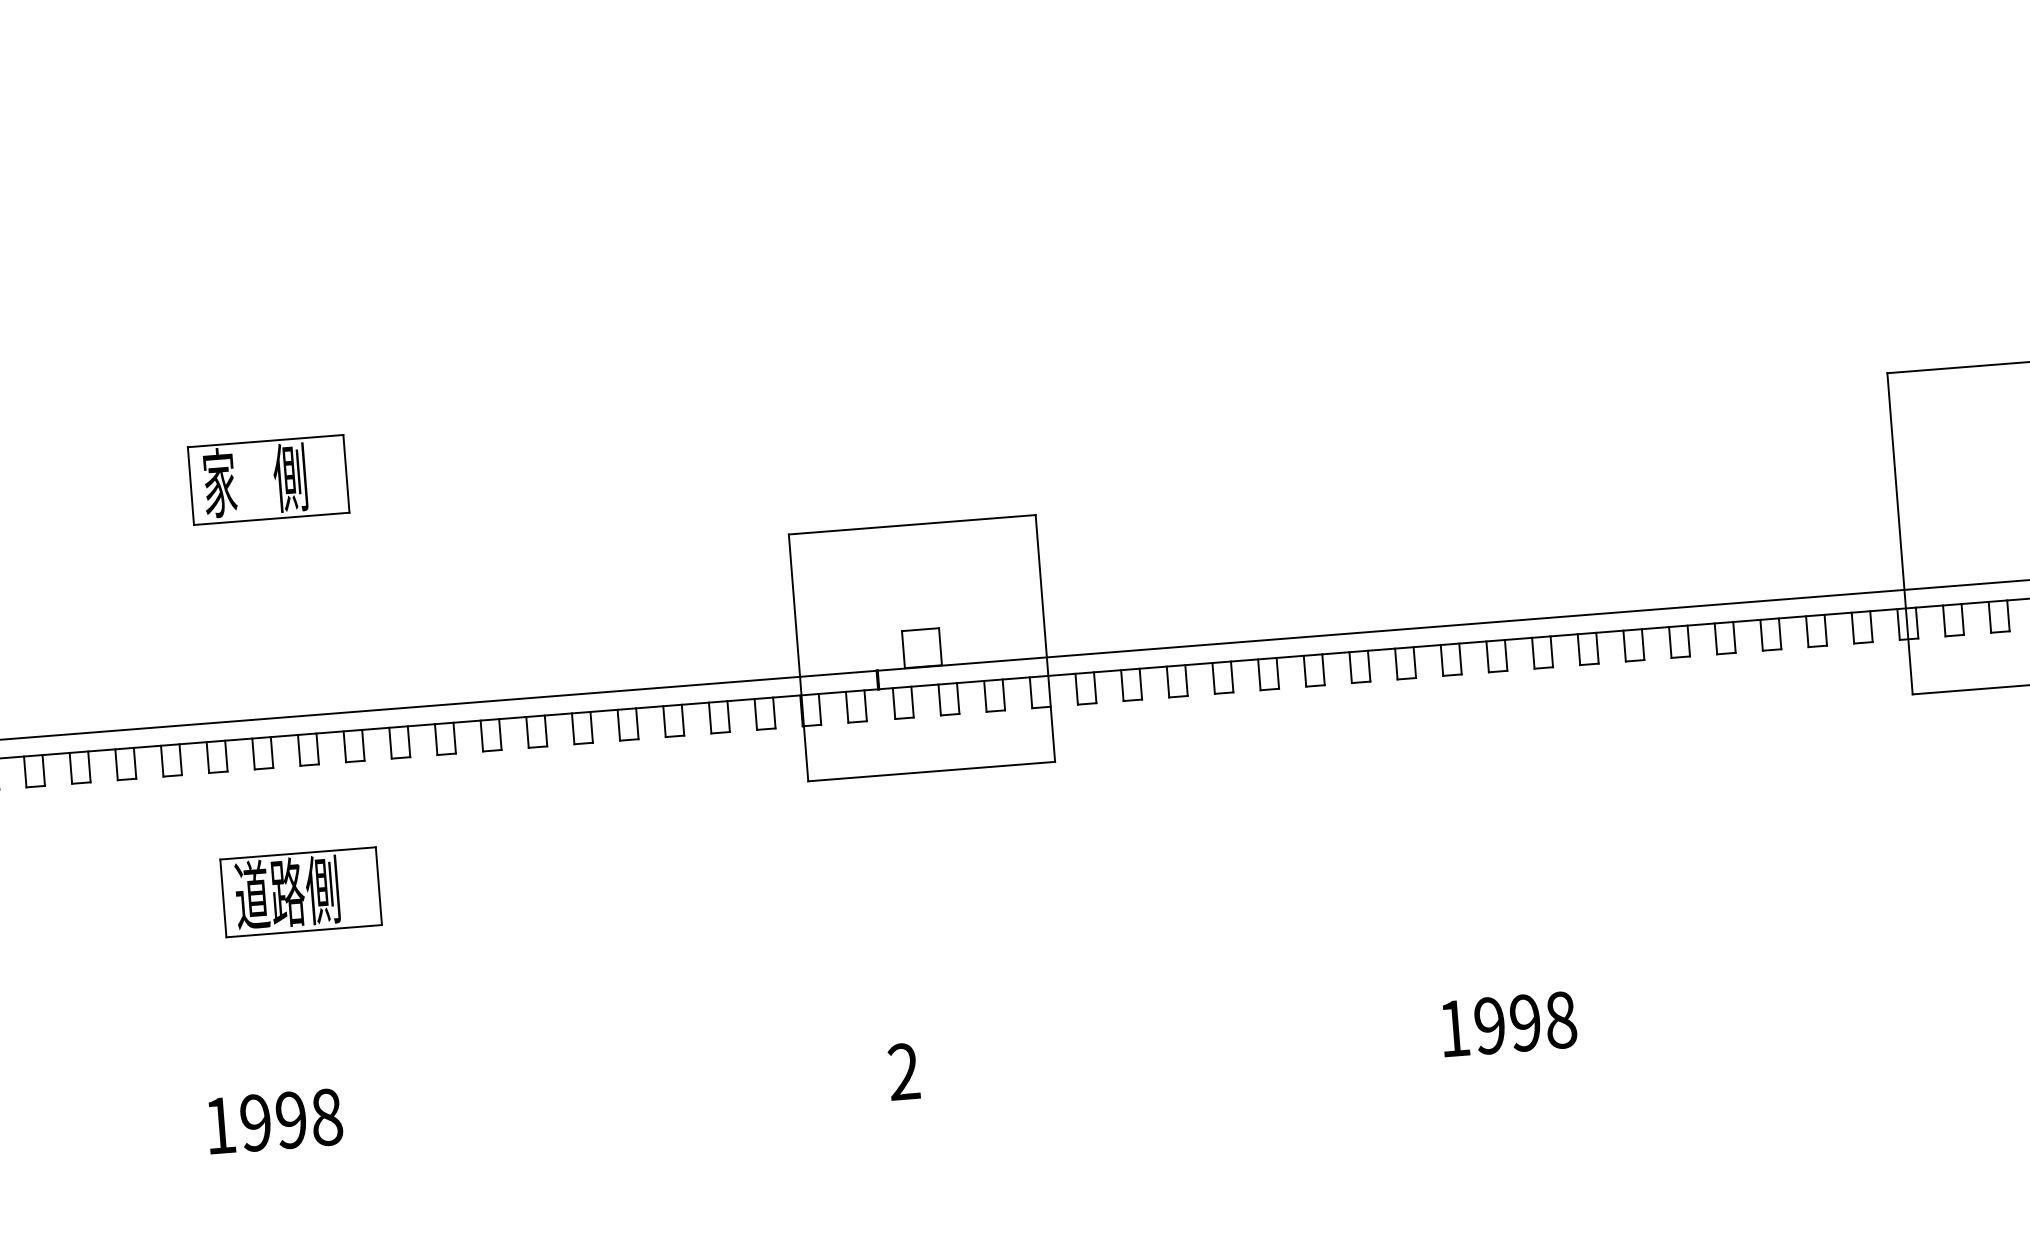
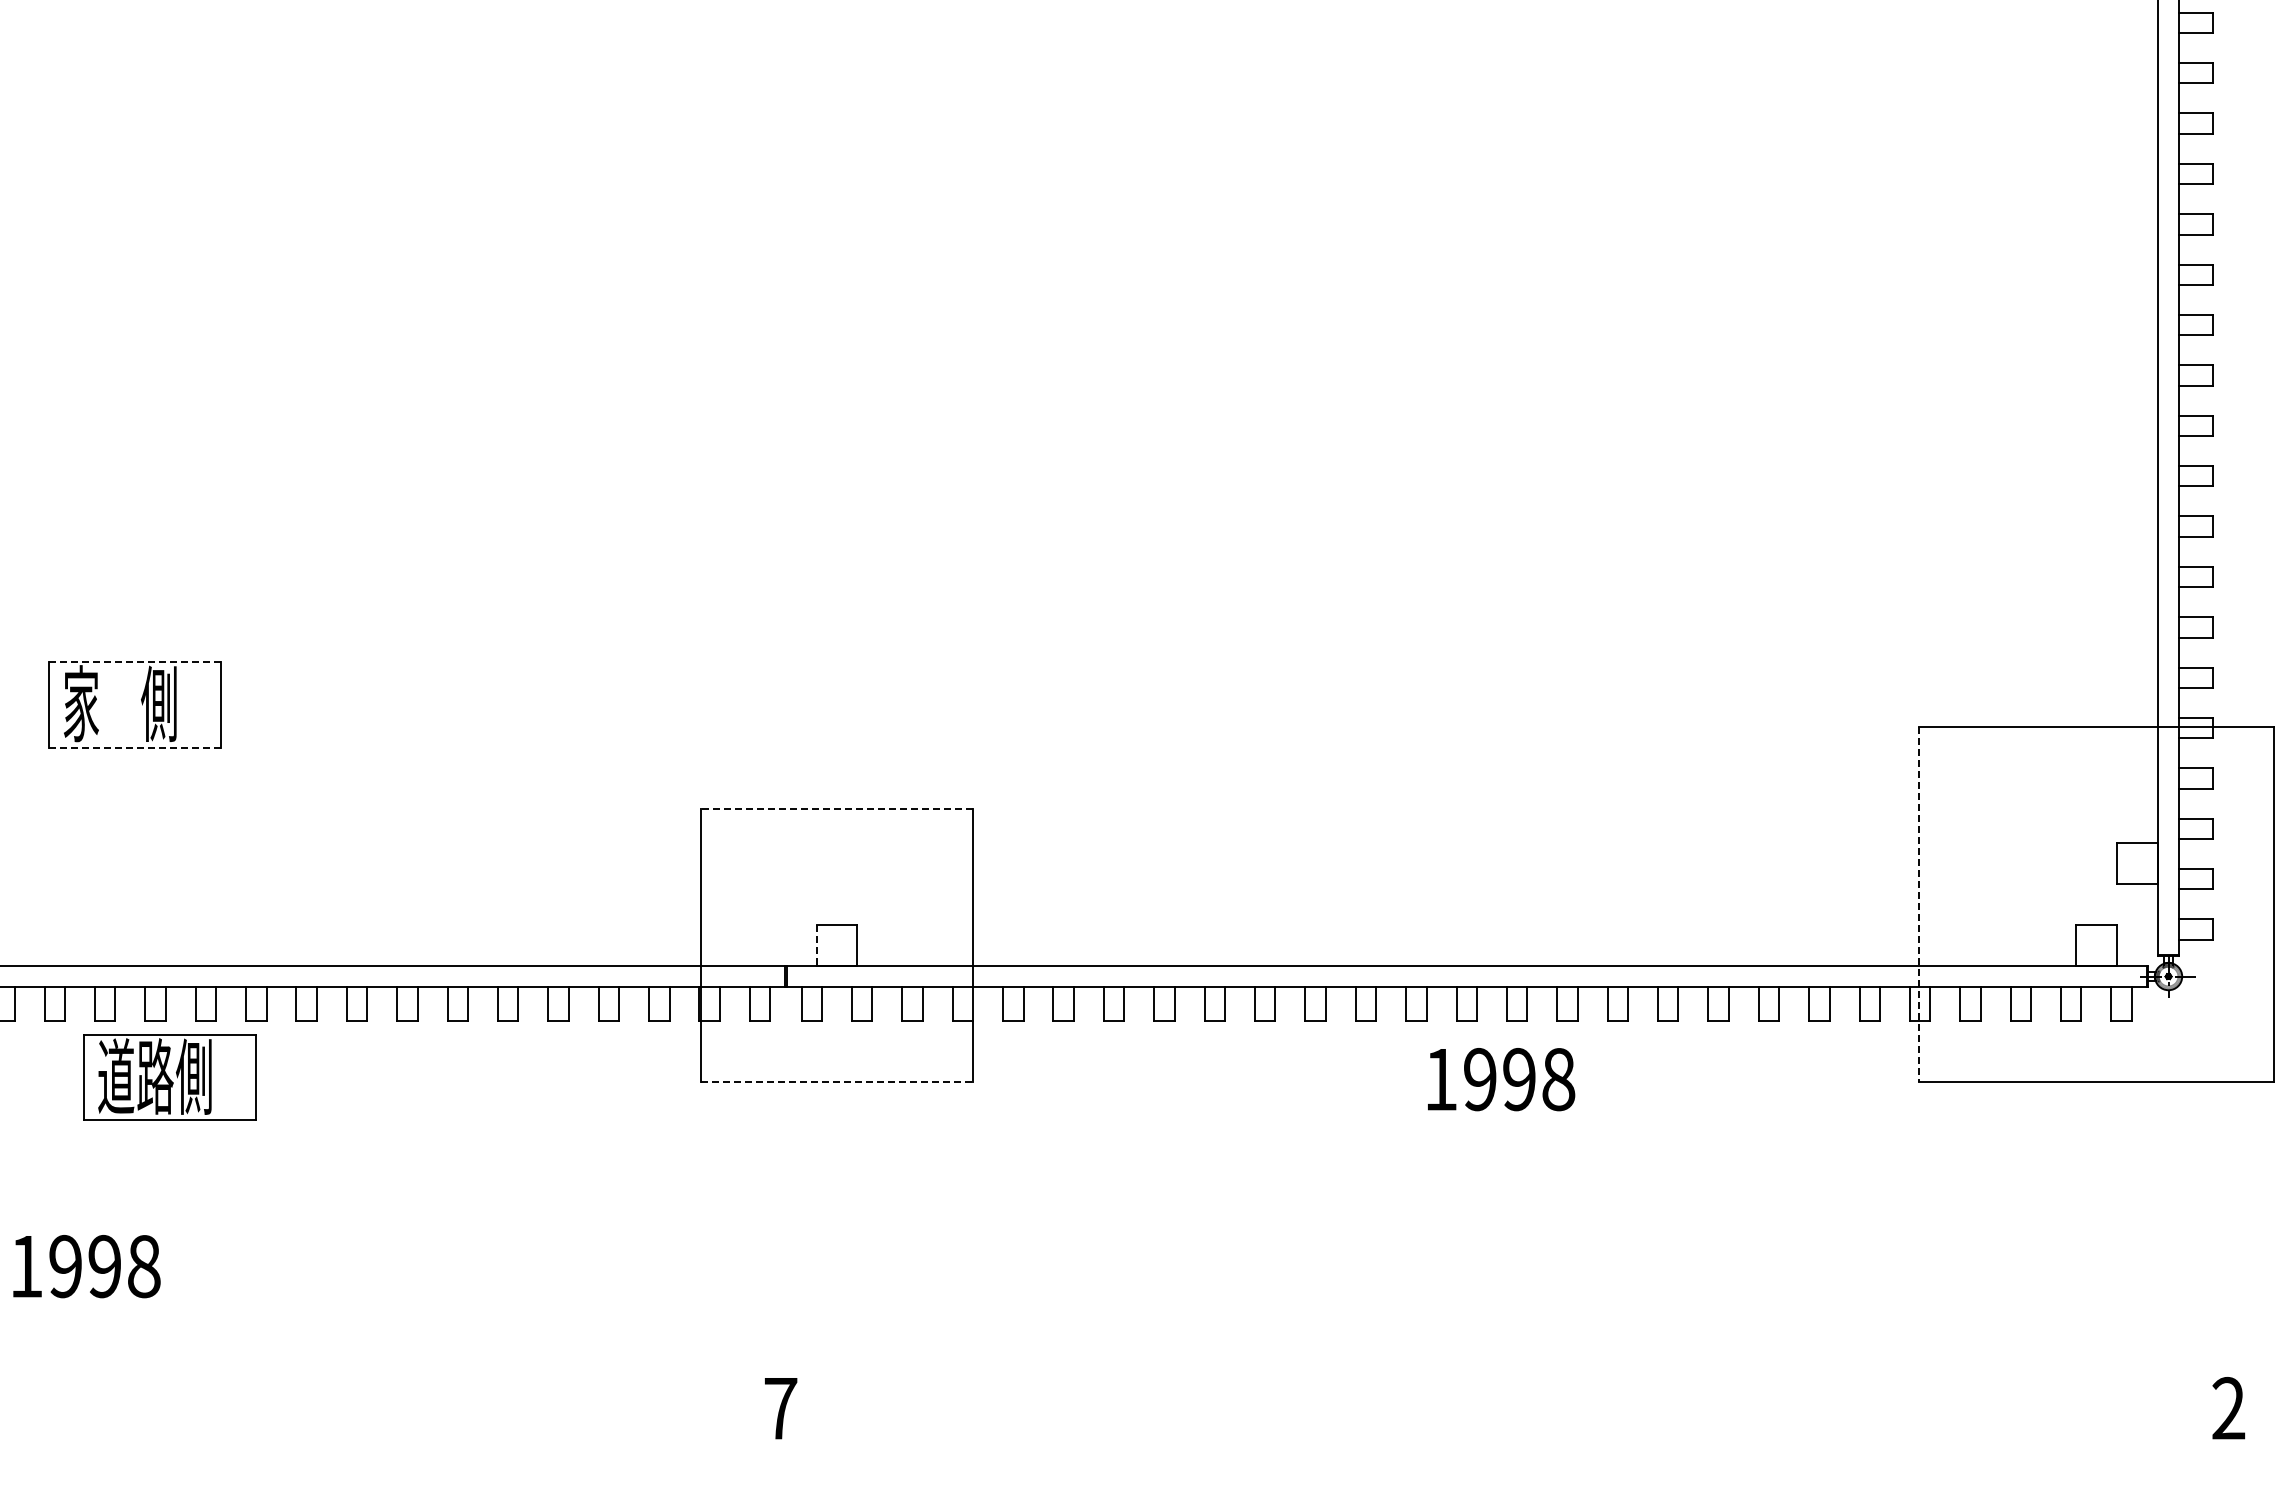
line: (265, 440) -> (135, 661), solid -> dashed
line: (272, 518) -> (135, 747), solid -> dashed
line: (911, 524) -> (836, 809), solid -> dashed
line: (1900, 533) -> (1919, 904), solid -> dashed
line: (903, 649) -> (816, 945), solid -> dashed
line: (932, 771) -> (837, 1081), solid -> dashed
part: (300, 892) -> (169, 1077), moved
text: (1509, 1024) -> (1501, 1079), moved
text: (903, 1070) -> (780, 1407), 2 -> 7
text: (274, 1121) -> (86, 1266), moved

